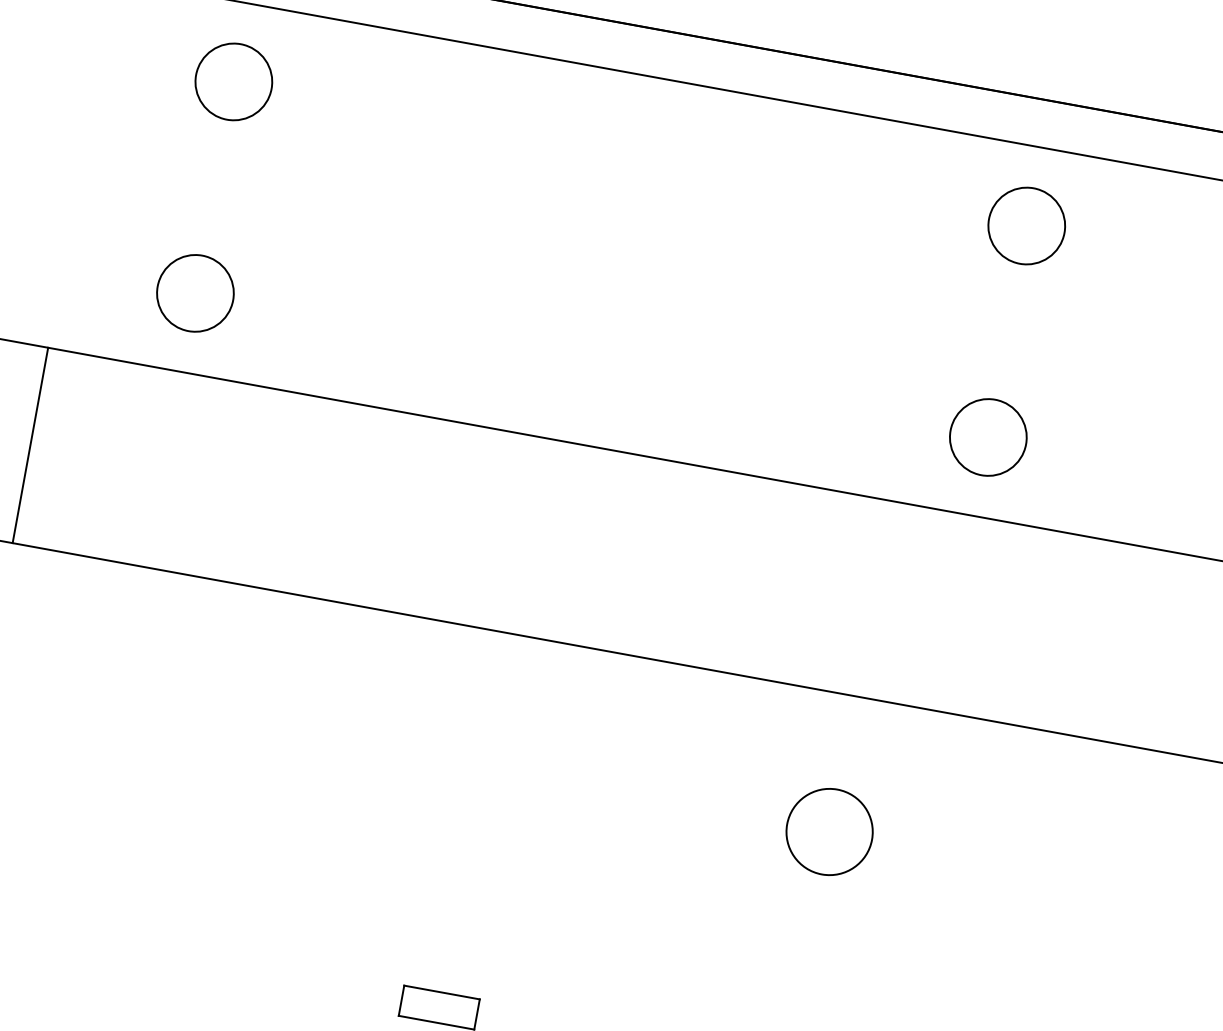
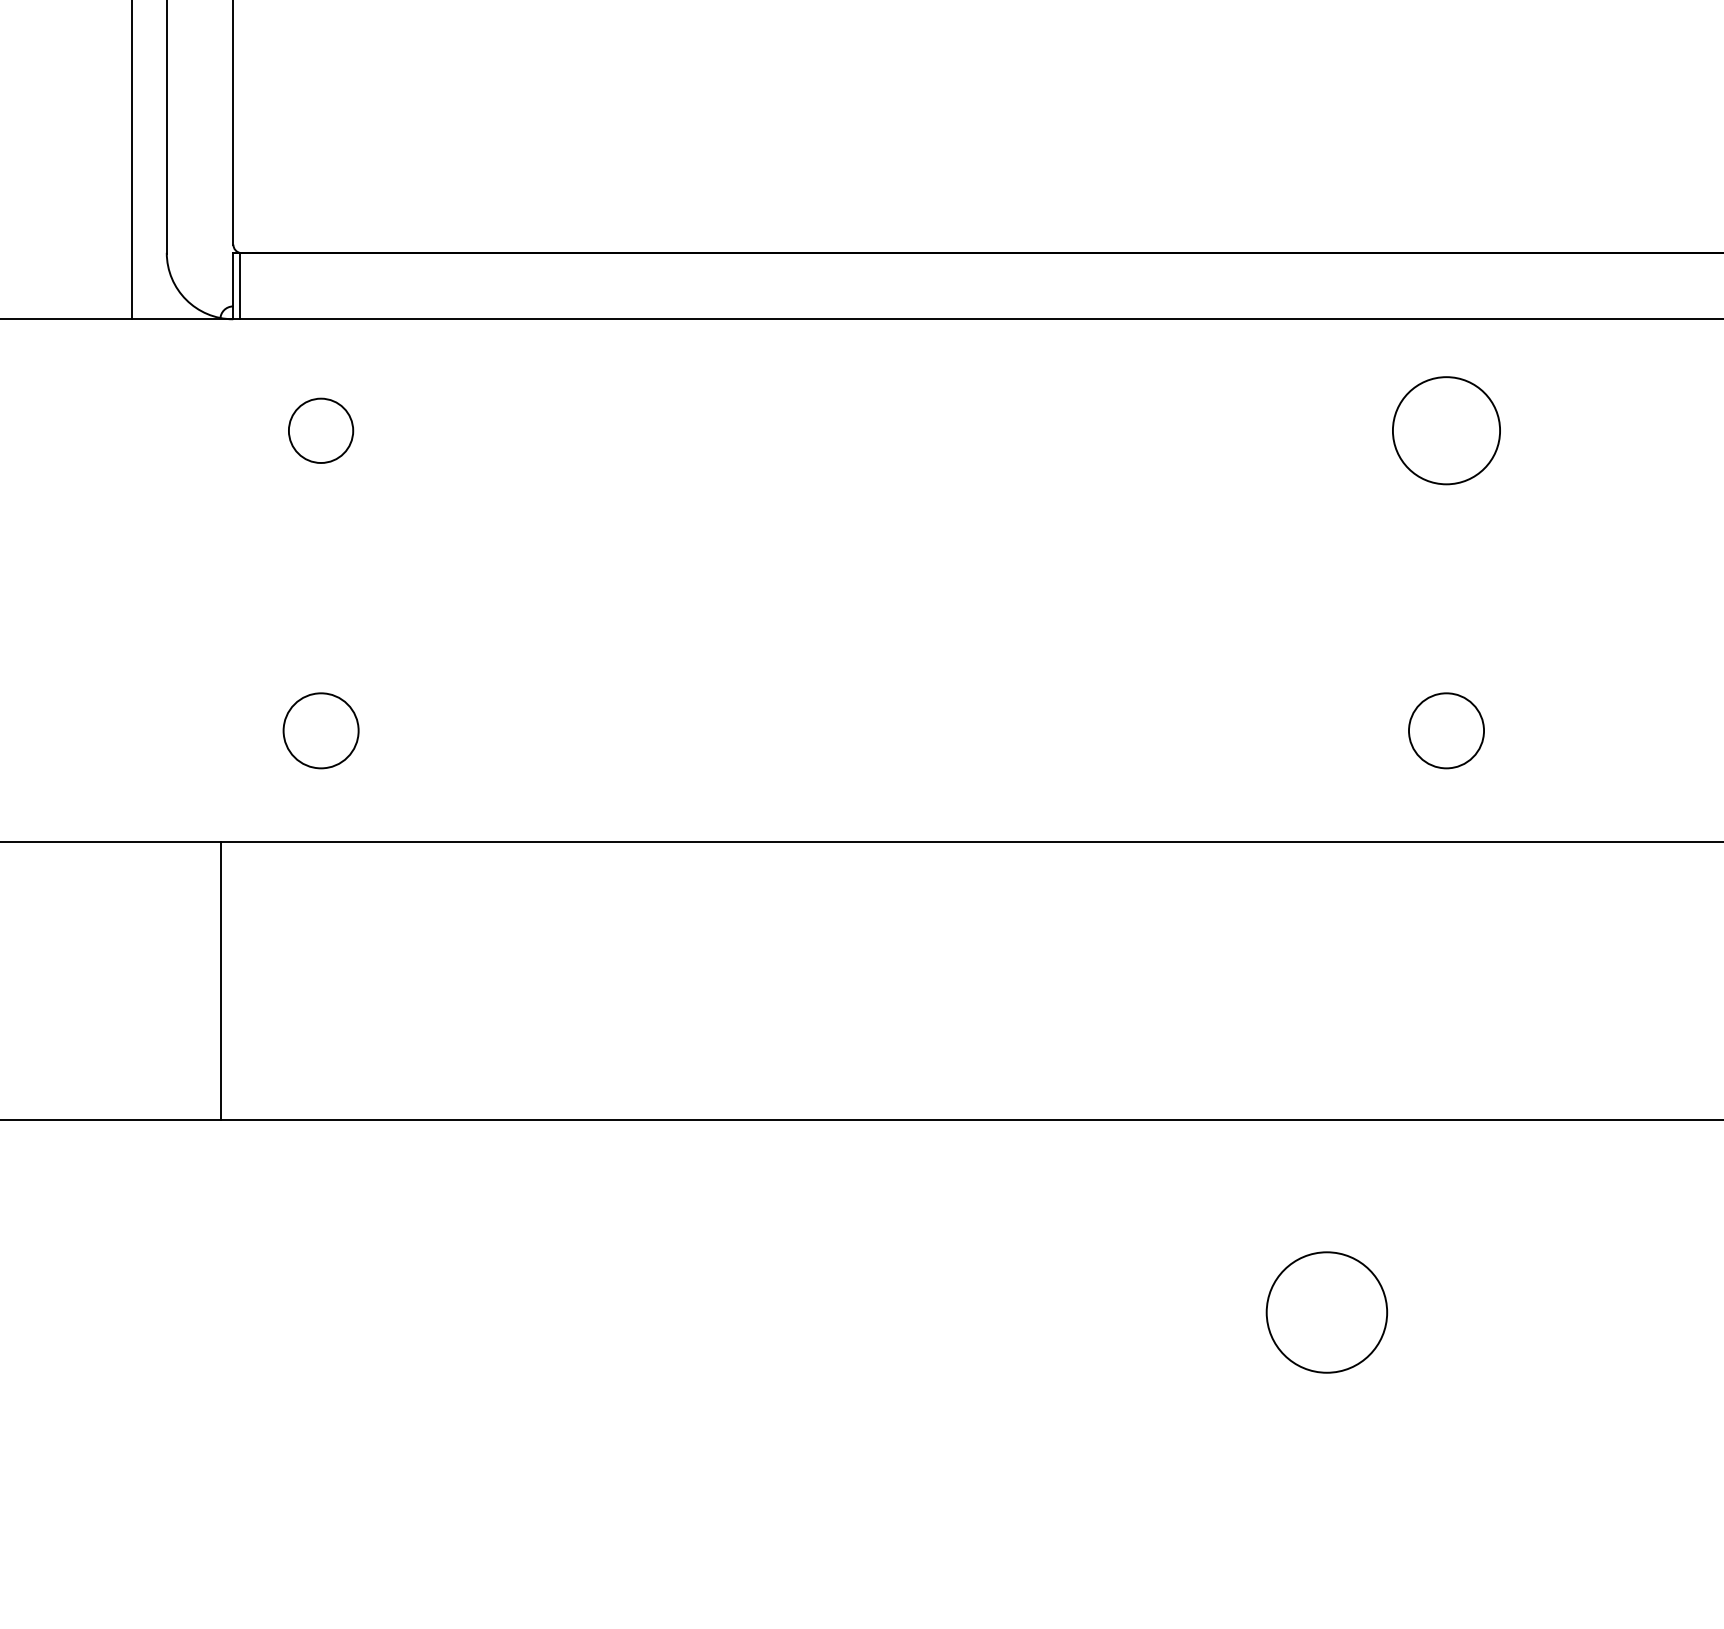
circle: (233, 81) -> (320, 430), size x0.6
circle: (195, 293) -> (320, 730), size x0.7
circle: (988, 437) -> (1446, 730), size x0.7
line: (30, 445) -> (221, 980), moved

